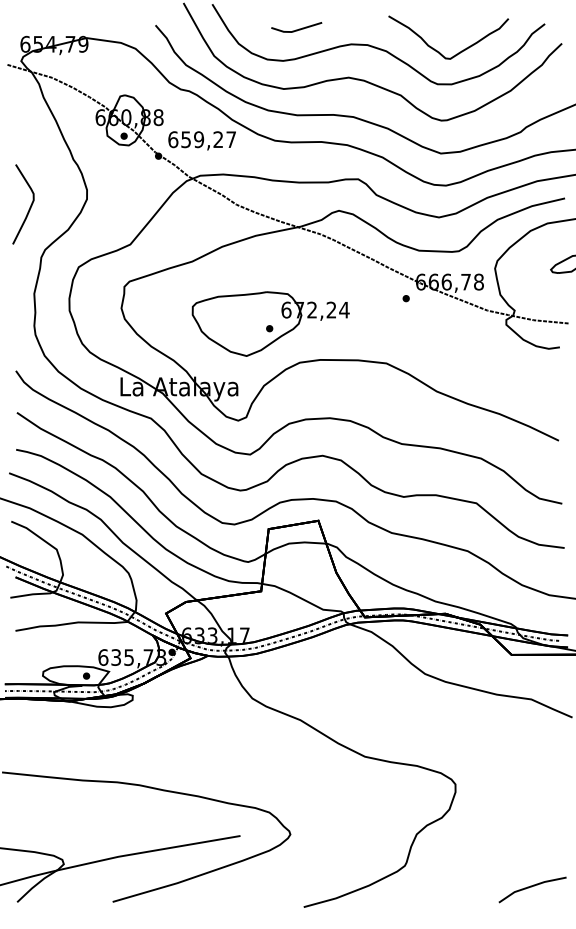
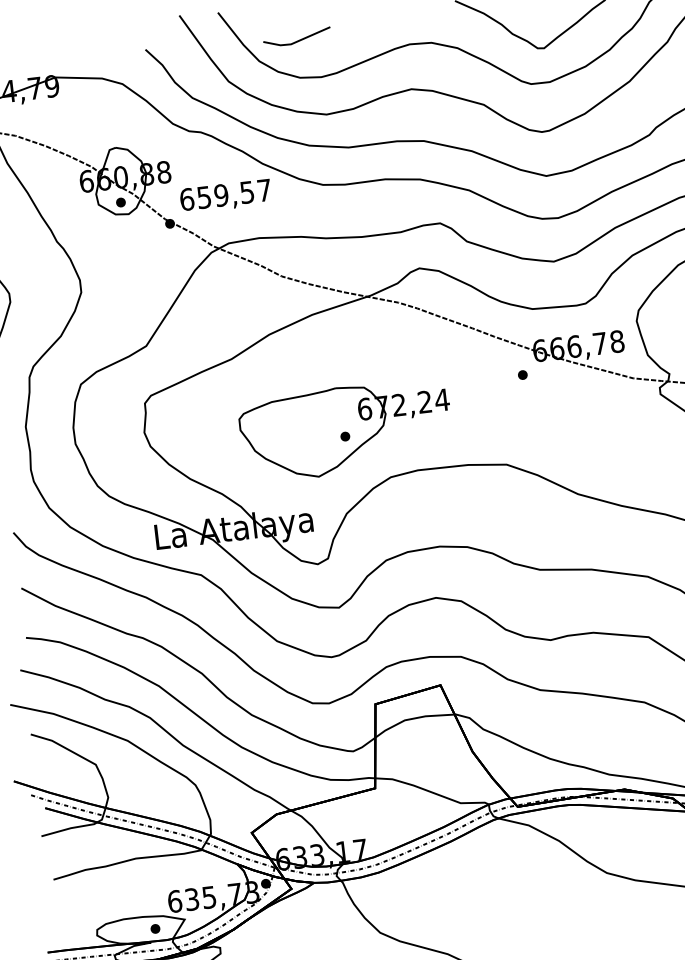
line: (296, 29) -> (297, 40), moved
text: (218, 139) -> (247, 192), 659,27 -> 659,57

